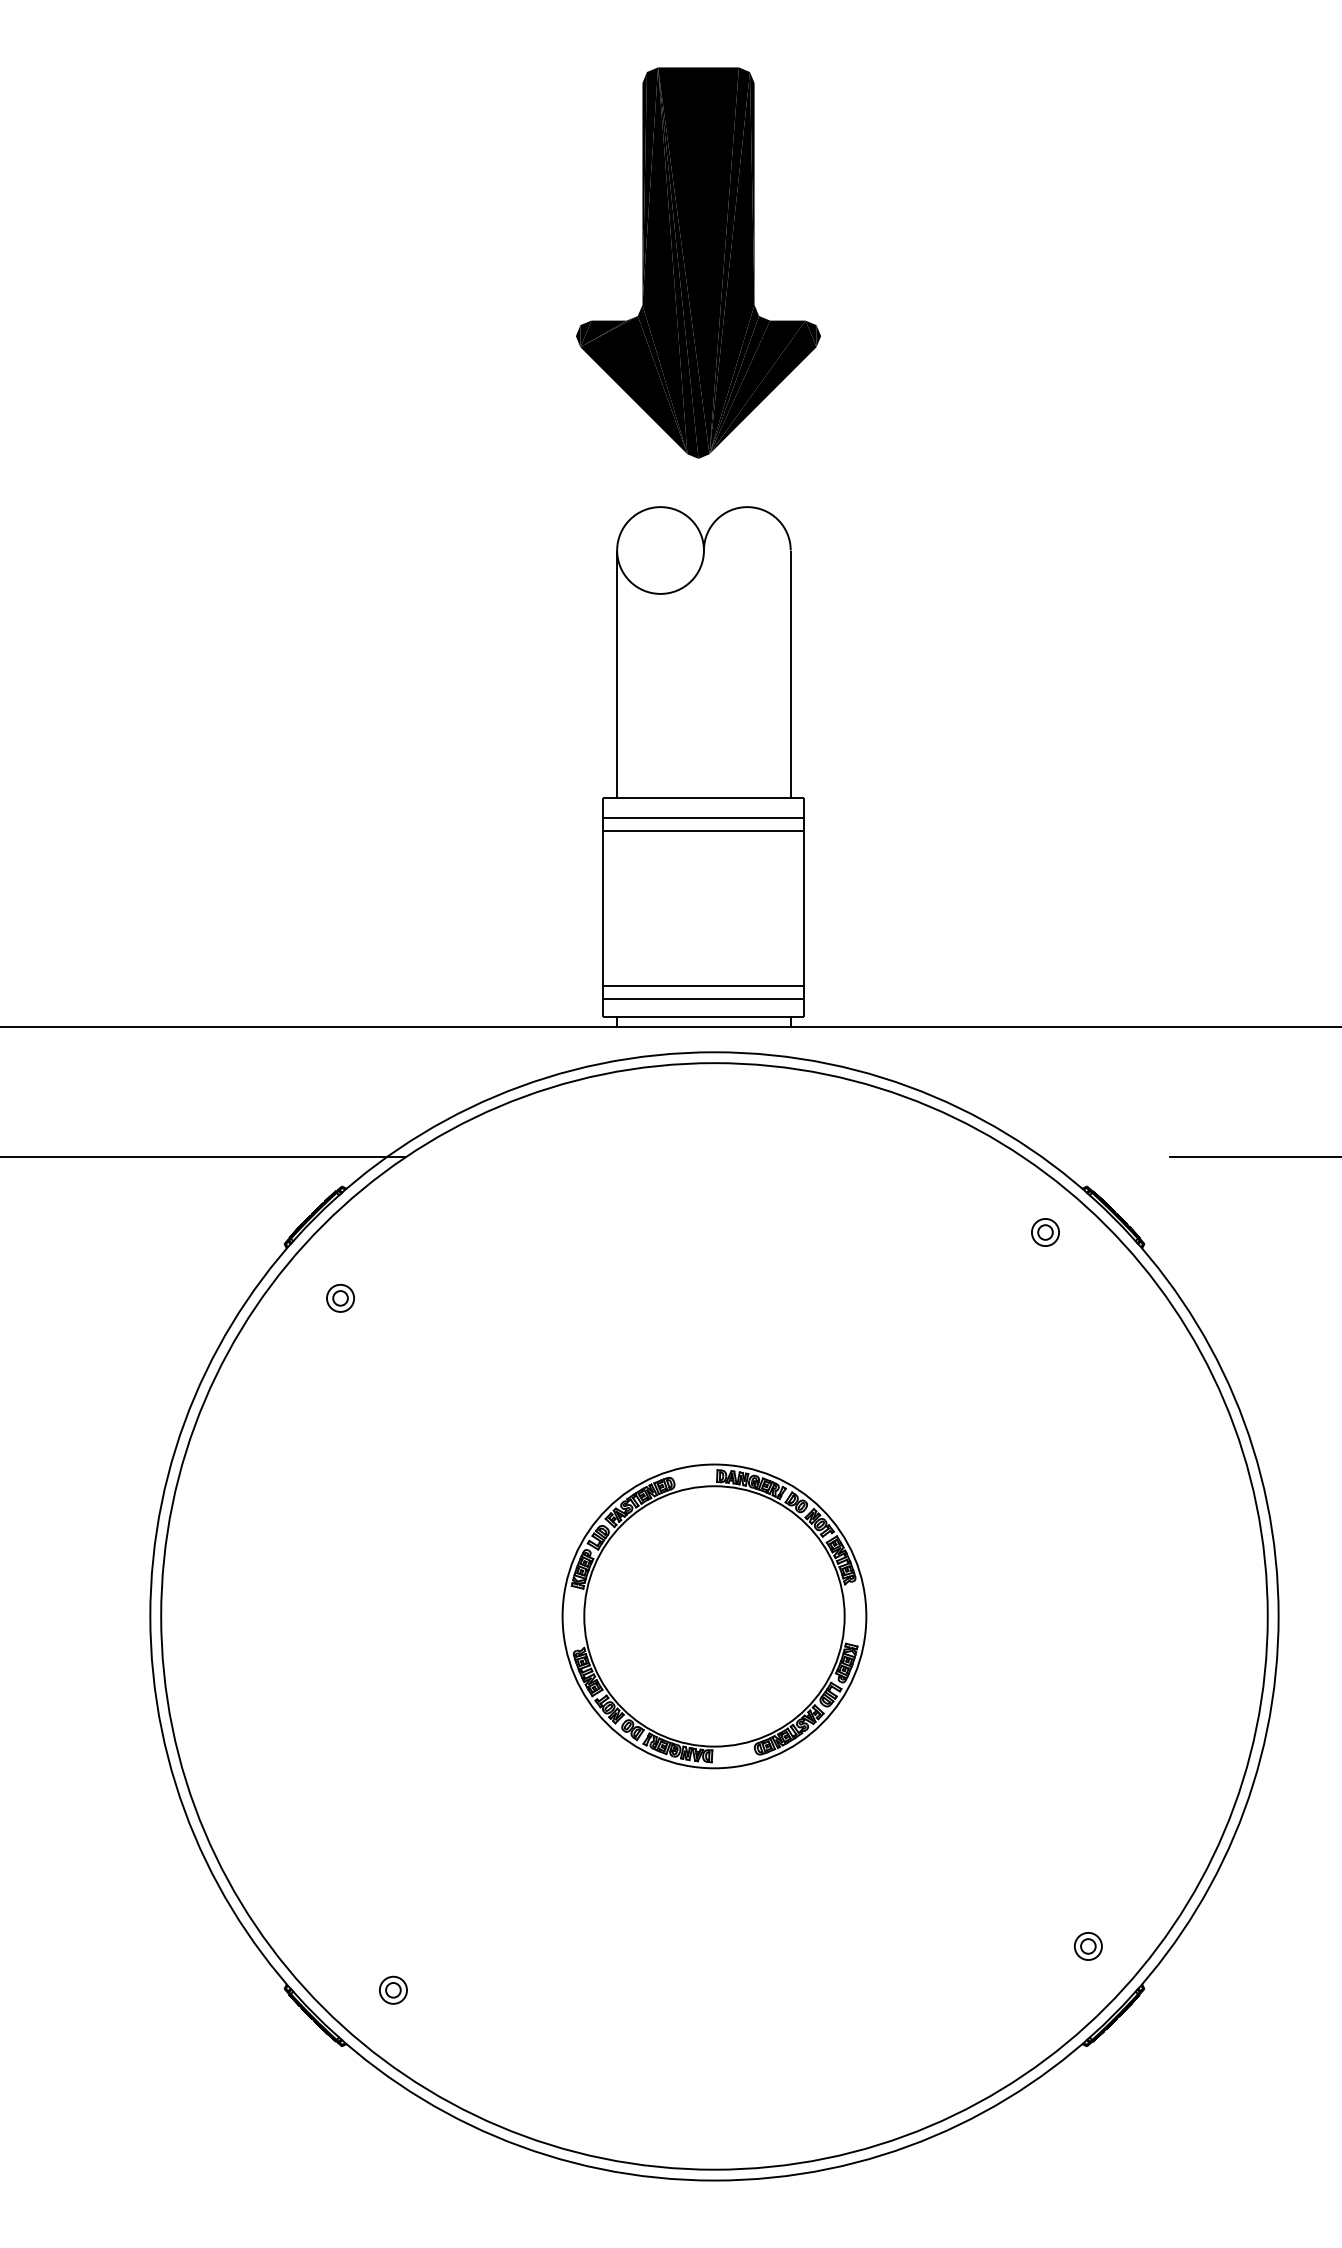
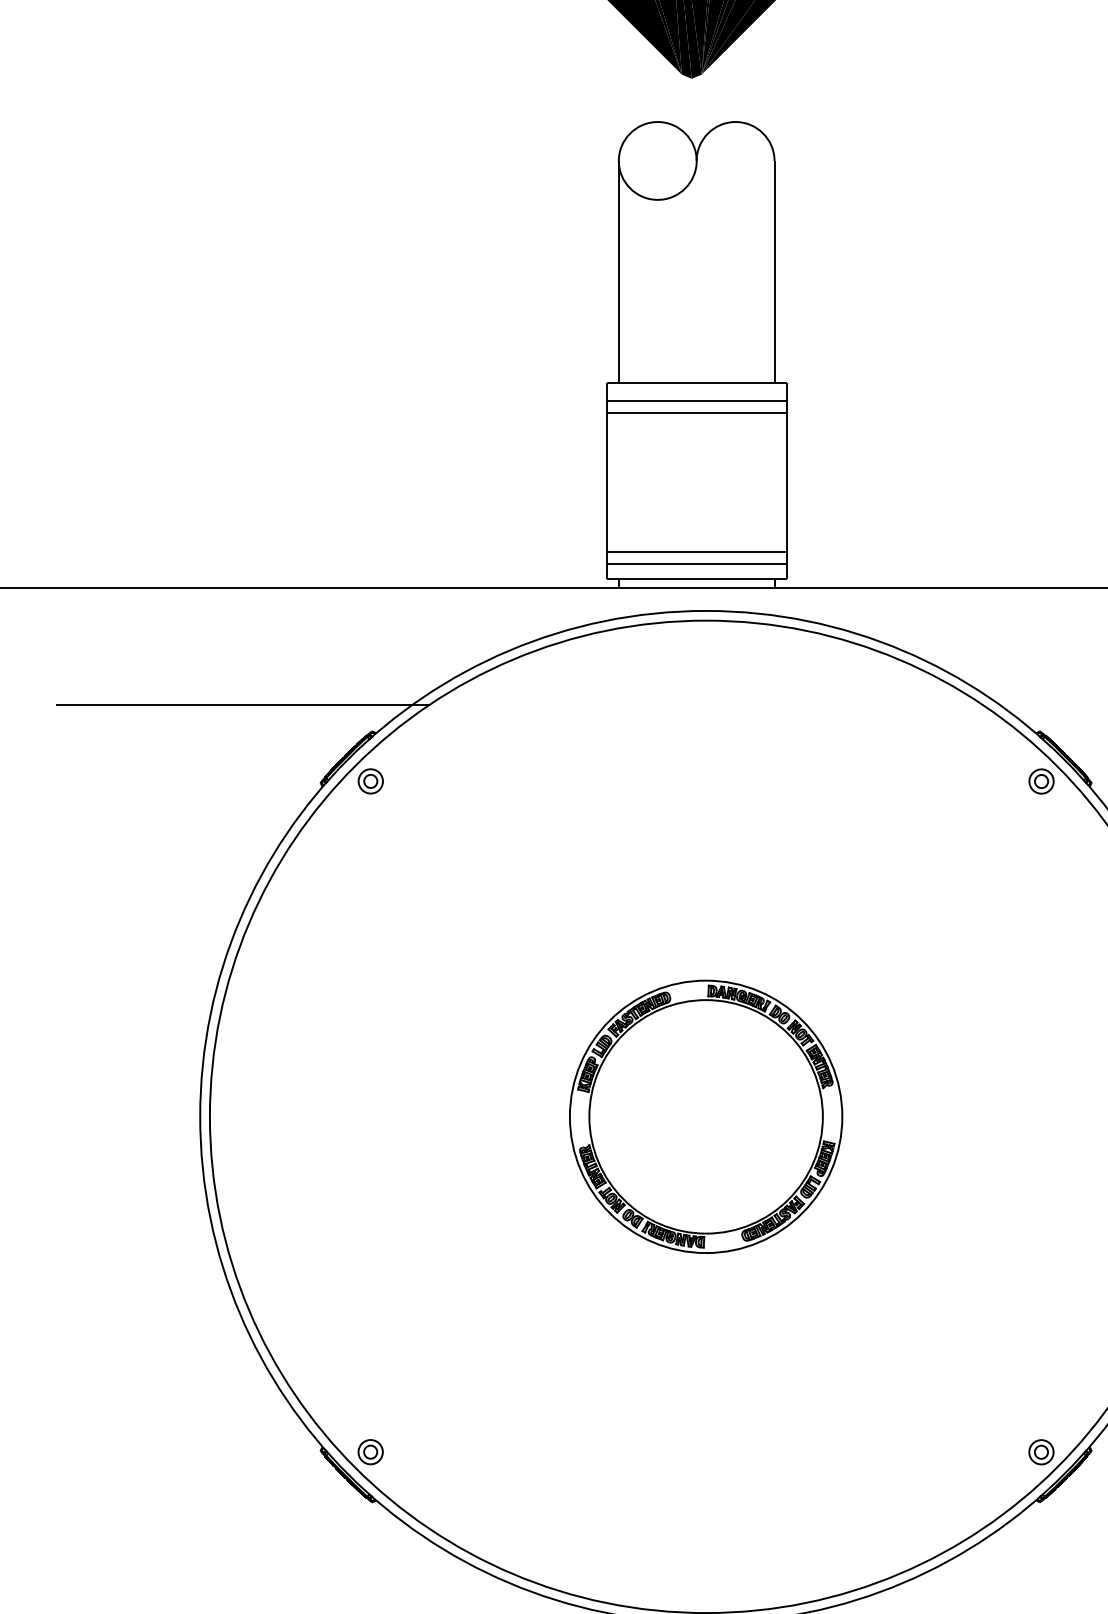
part: (1045, 1232) -> (1041, 781), moved
part: (340, 1297) -> (370, 780), moved
part: (1088, 1946) -> (1041, 1452), moved
part: (393, 1989) -> (370, 1451), moved

